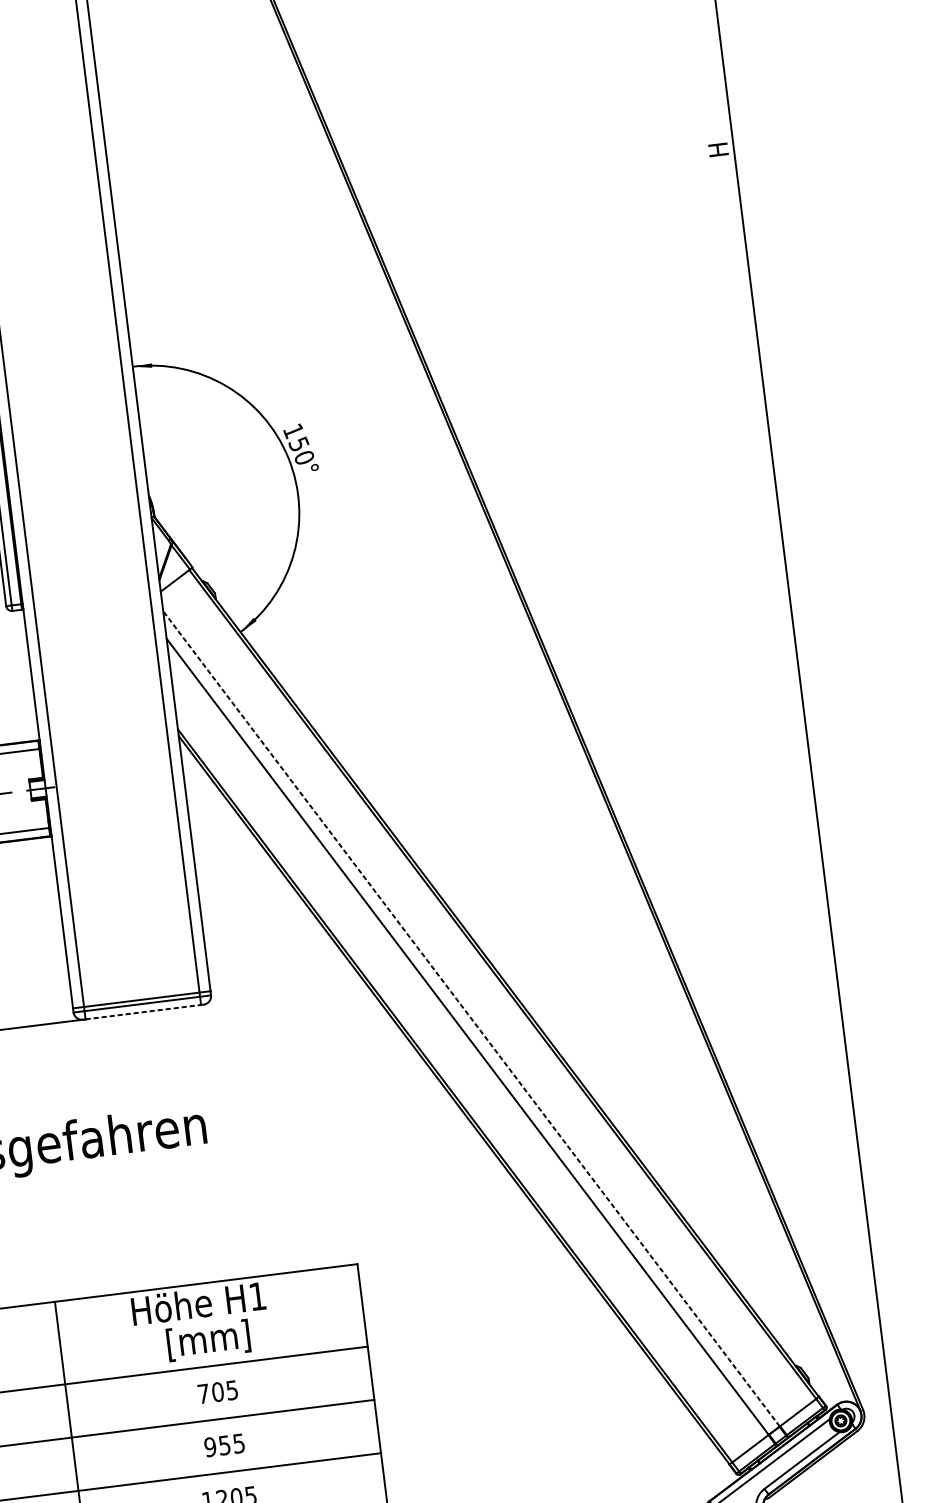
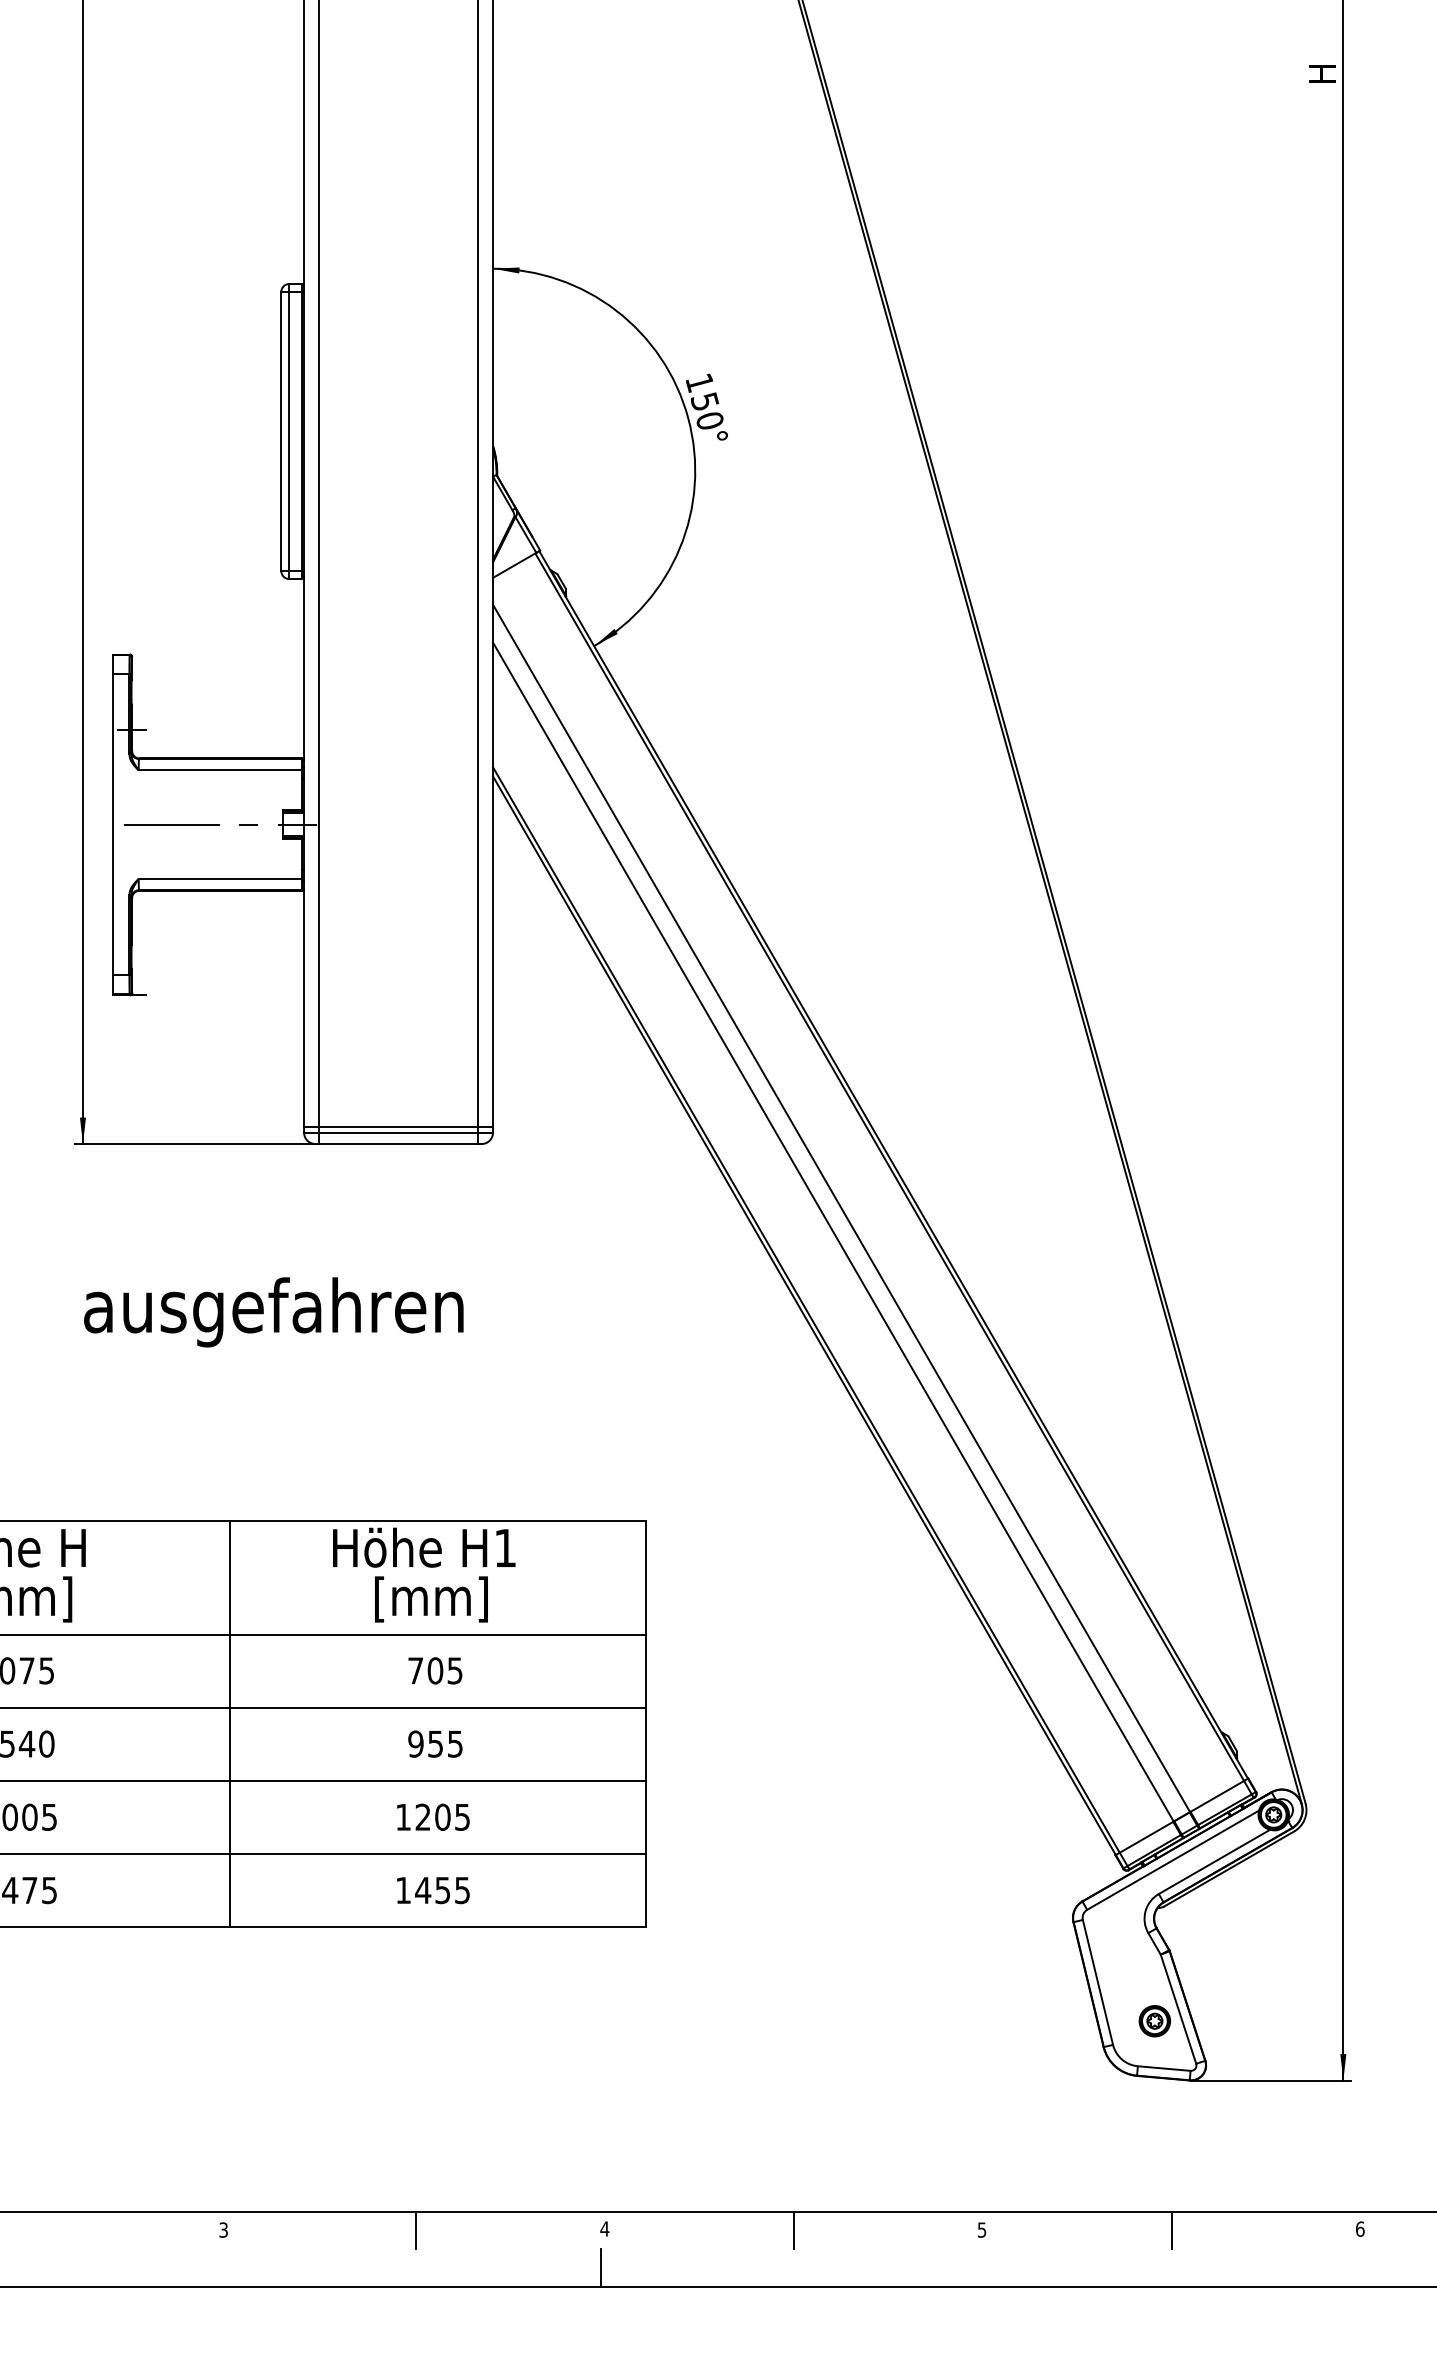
line: (144, 1012) -> (399, 1144), dashed -> solid
line: (471, 1018) -> (841, 1208), dashed -> solid

